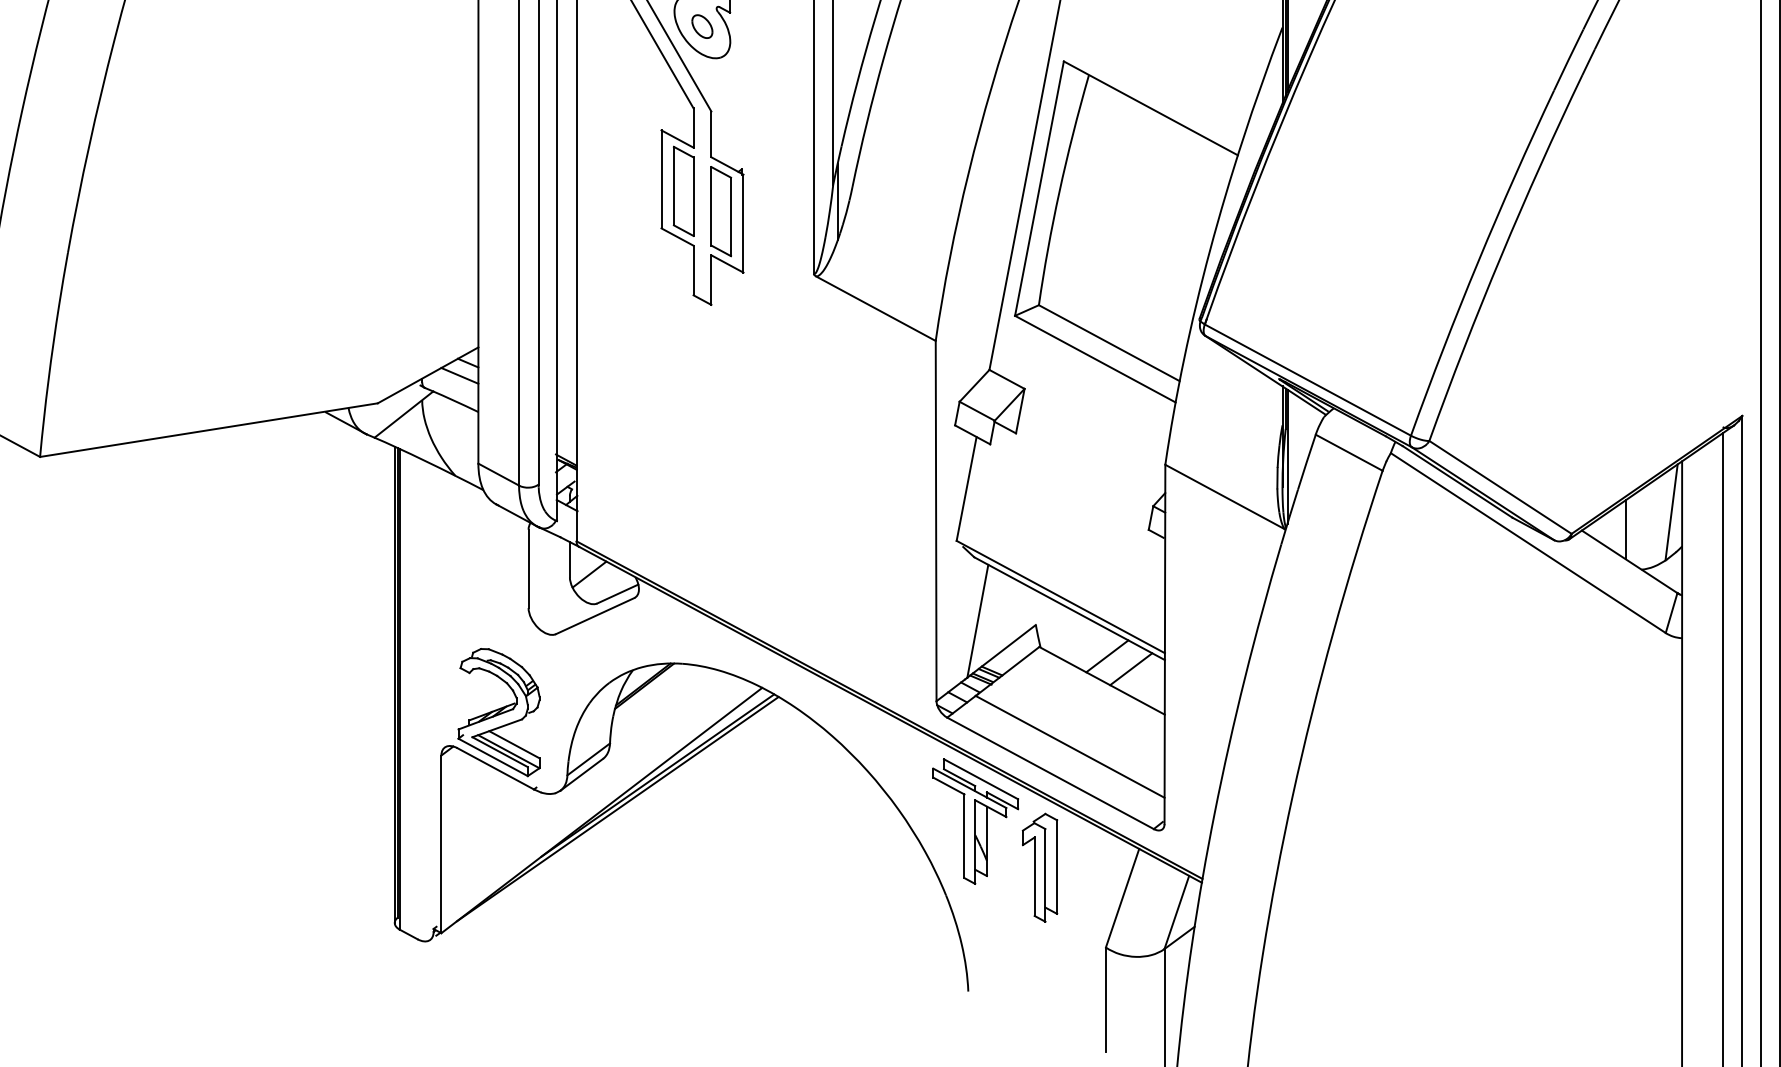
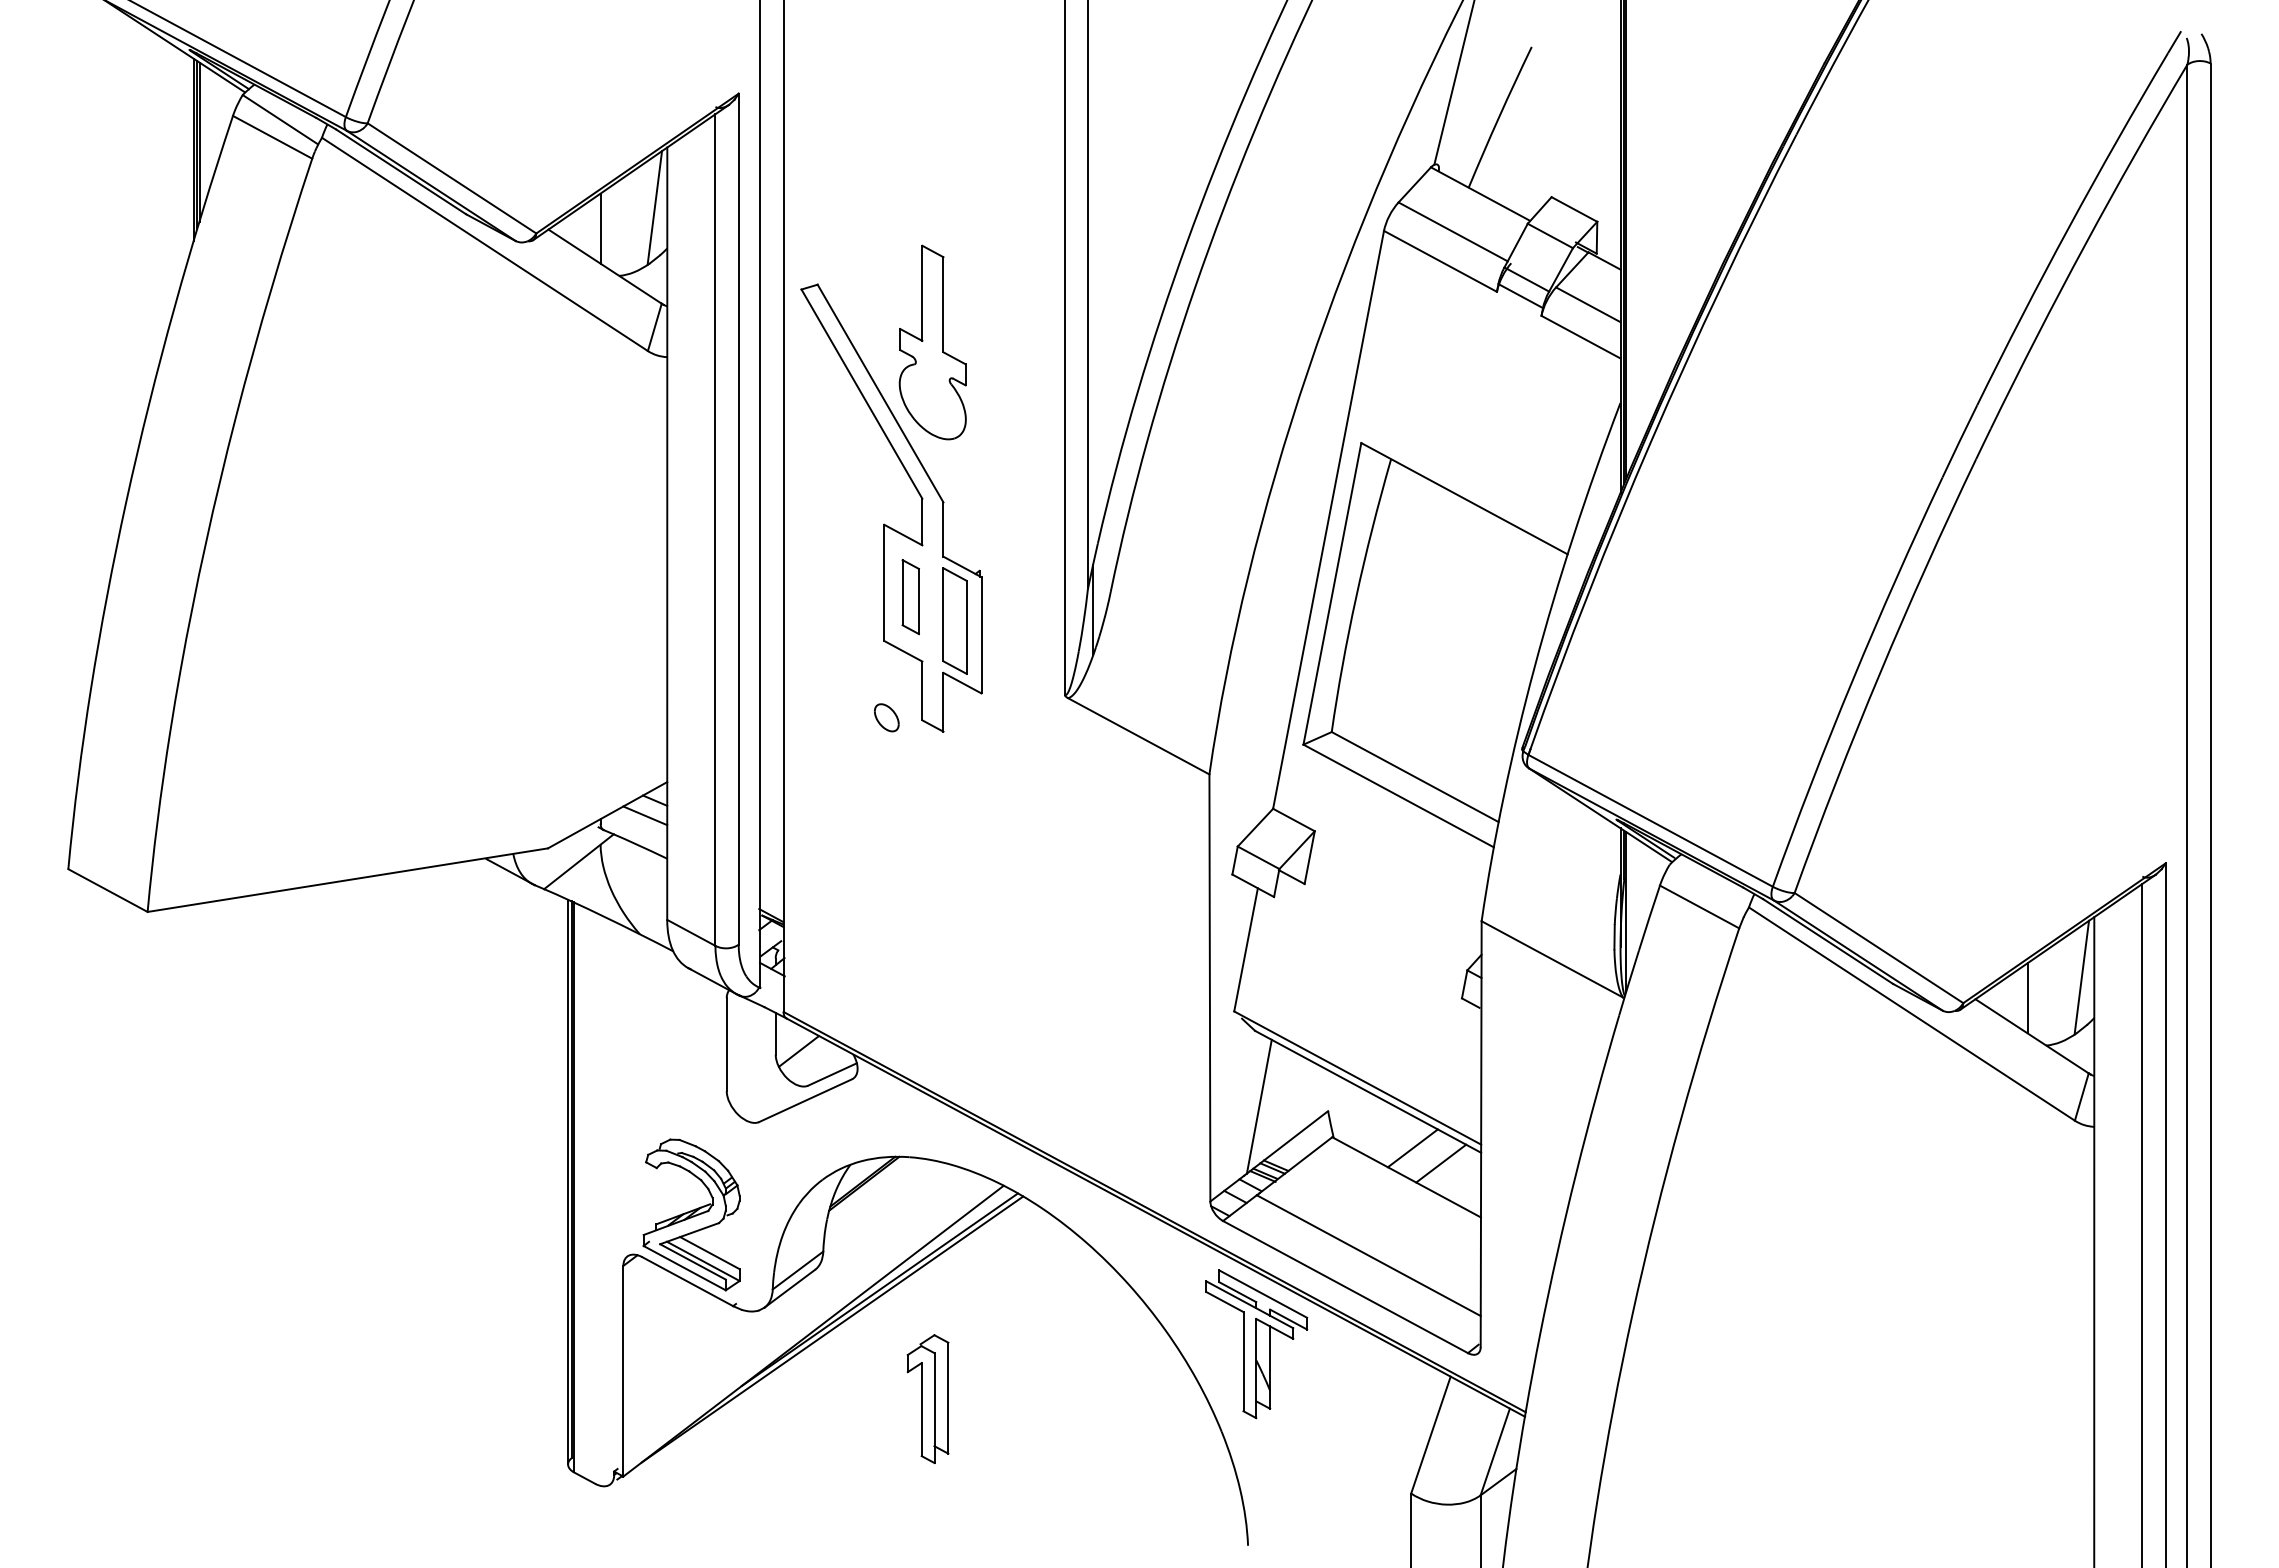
part: (702, 26) -> (886, 717), moved
part: (683, 190) -> (910, 596), size x0.7
part: (1039, 868) -> (927, 1399), moved

